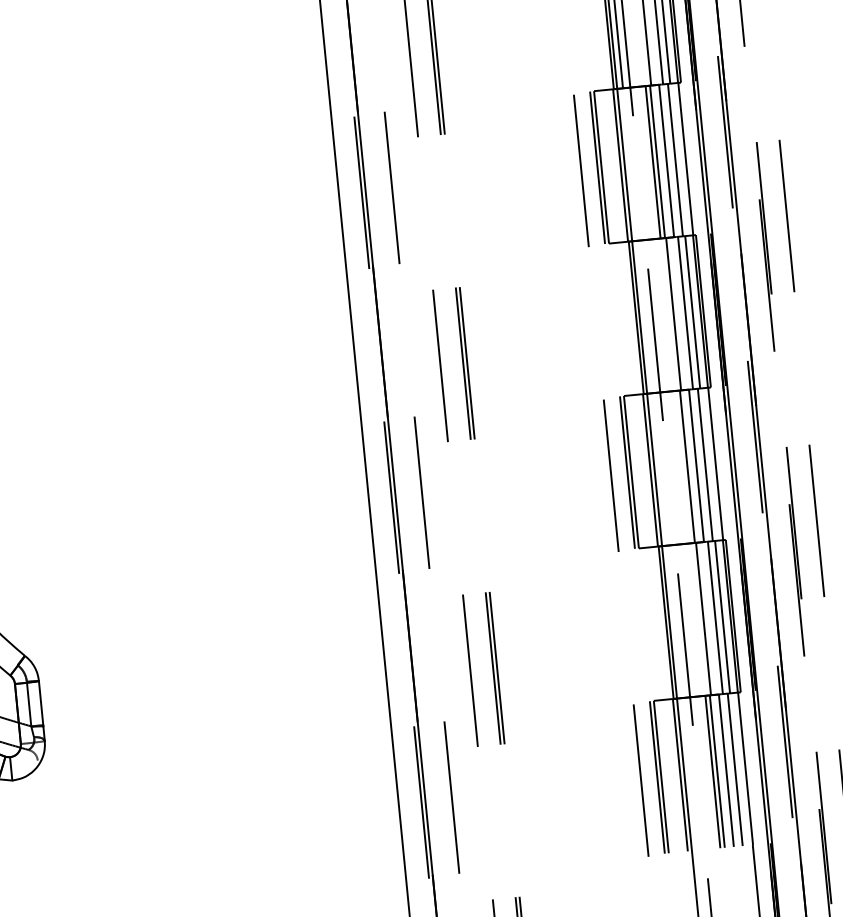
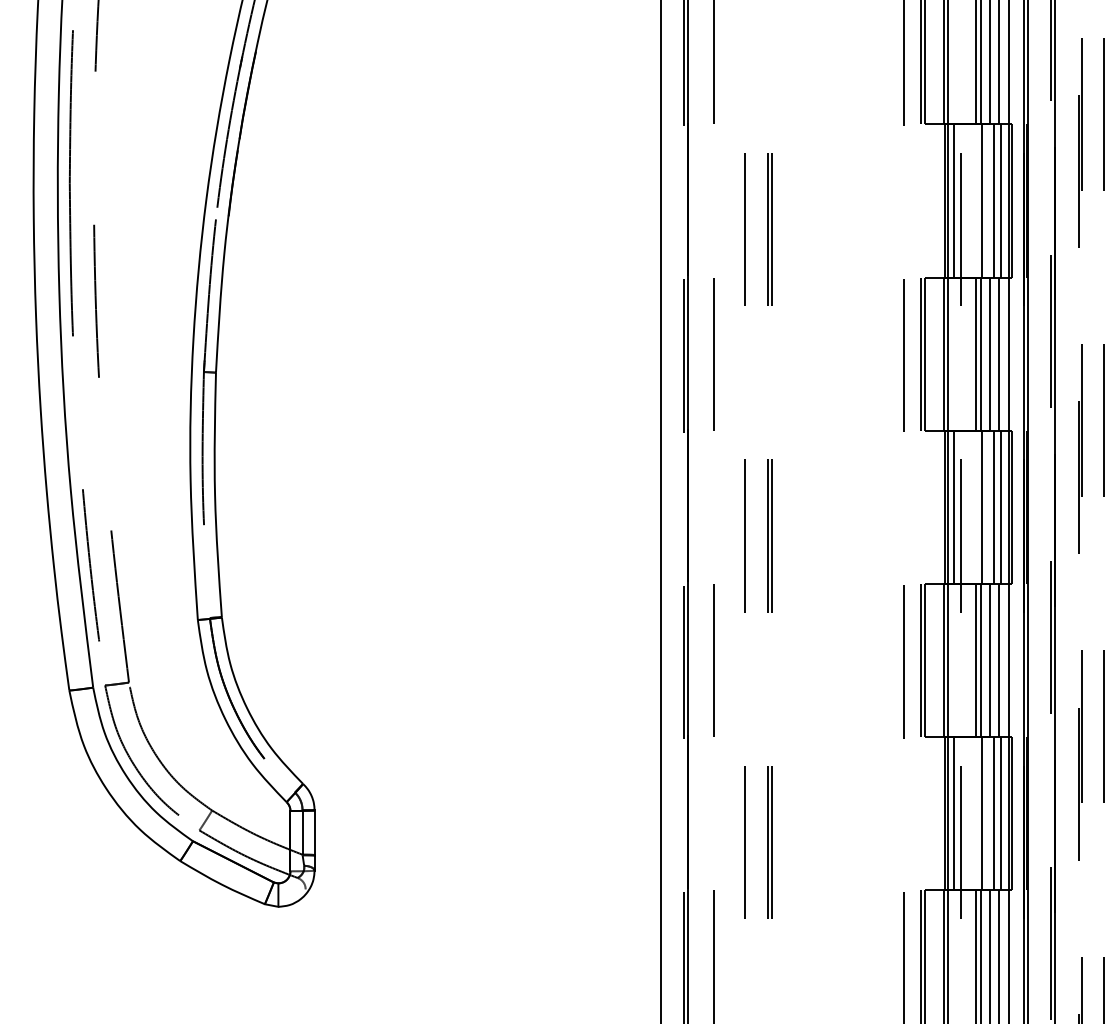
line: (645, 316) -> (953, 506), added
line: (682, 466) -> (976, 659), added
line: (675, 621) -> (953, 813), added

